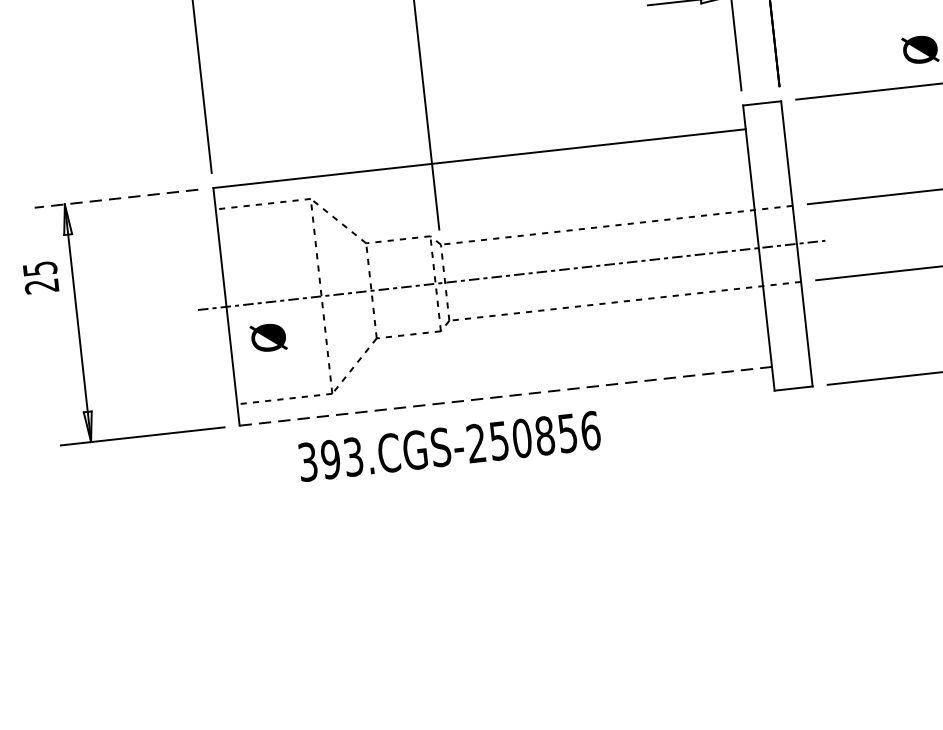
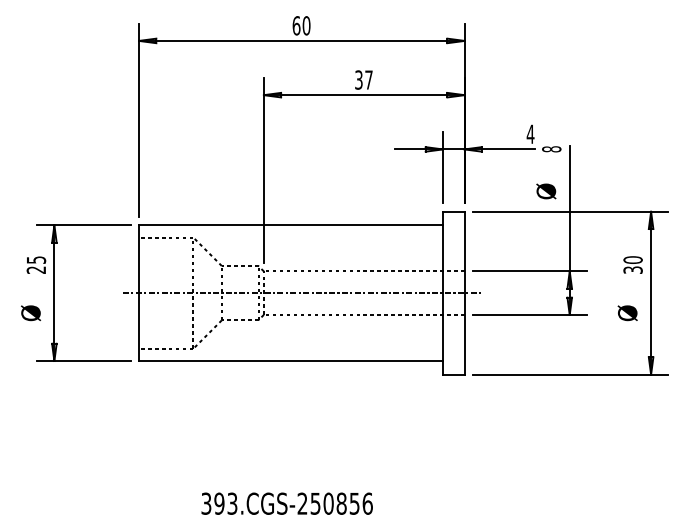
line: (115, 199) -> (83, 225), dashed -> solid
text: (269, 338) -> (31, 313), moved
line: (506, 395) -> (291, 360), dashed -> solid
text: (448, 446) -> (286, 503), moved

